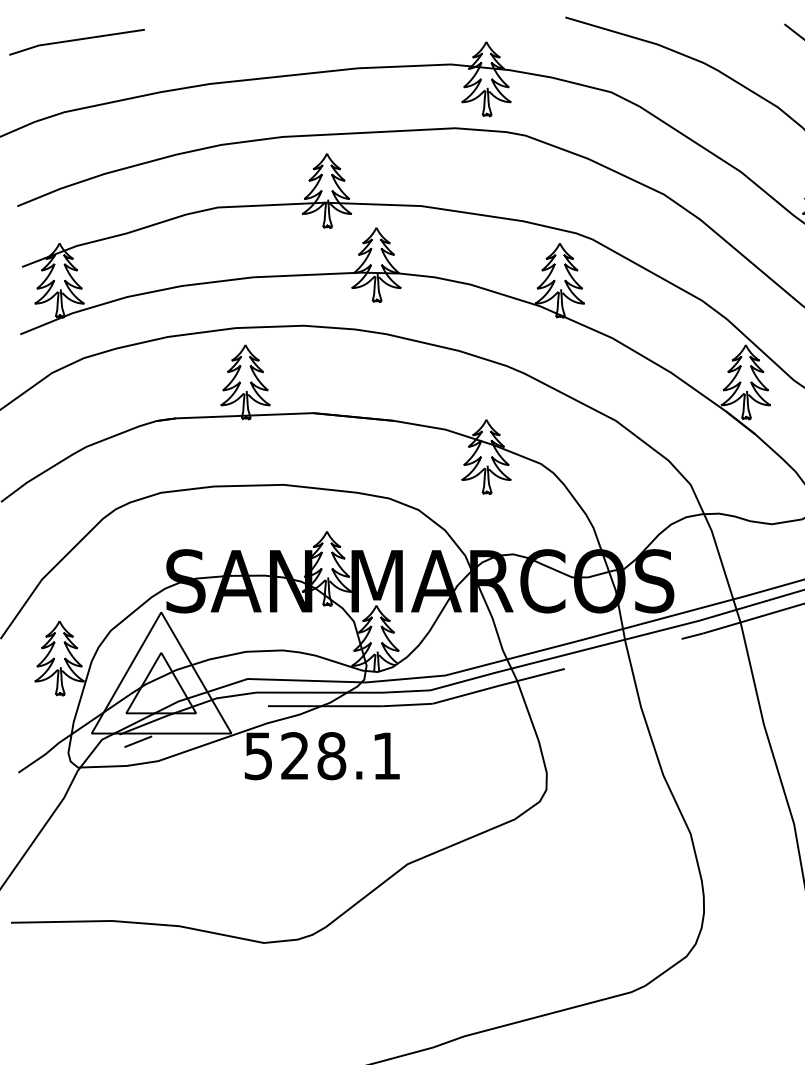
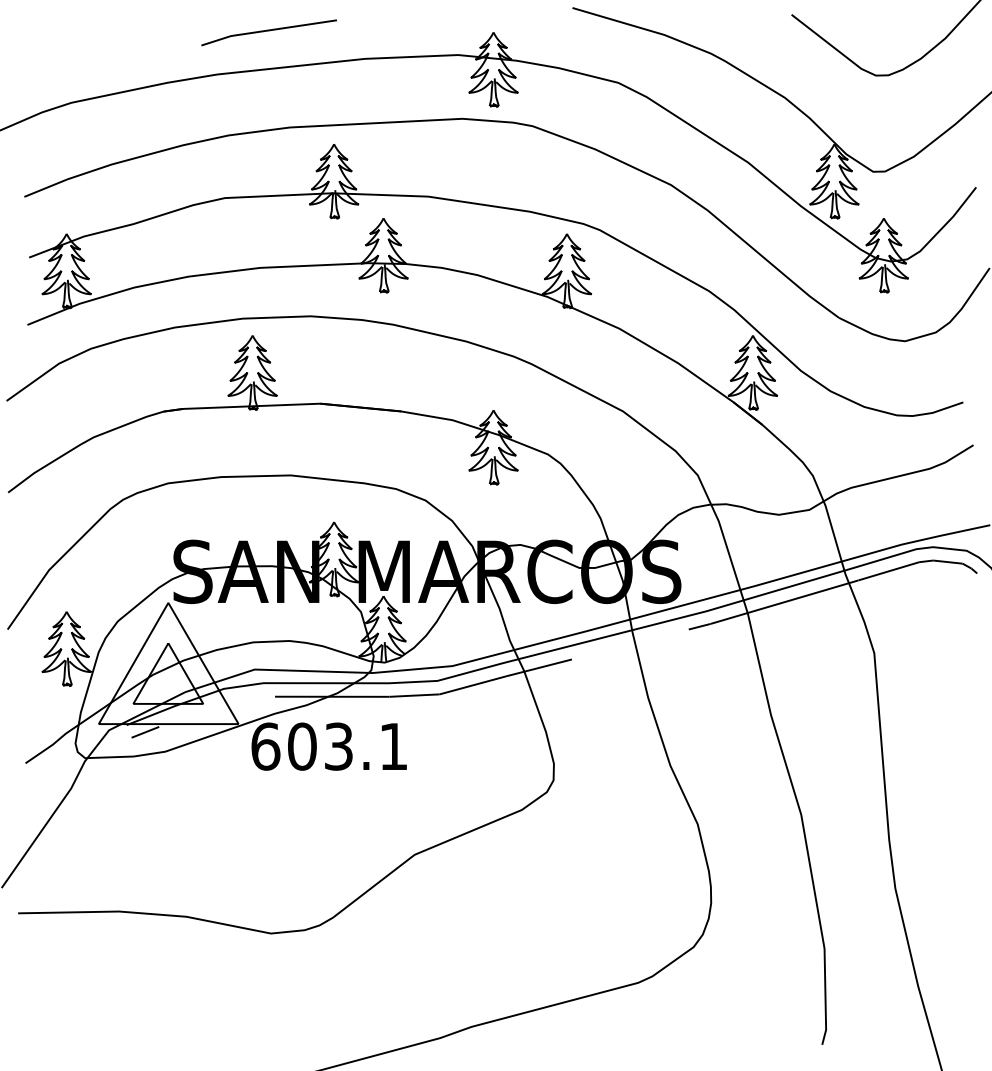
line: (76, 40) -> (268, 31), moved
text: (295, 755) -> (302, 746), 528.1 -> 603.1

